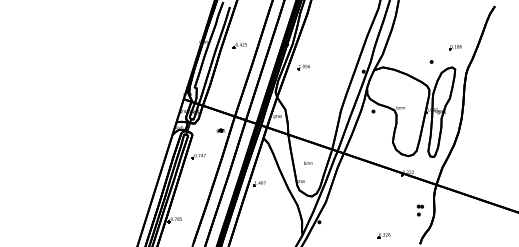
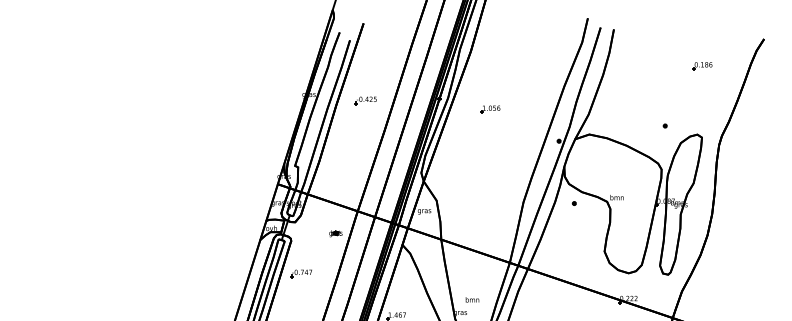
part: (455, 47) -> (702, 65), moved
part: (303, 67) -> (489, 109), moved
text: (308, 162) -> (472, 298), moved

